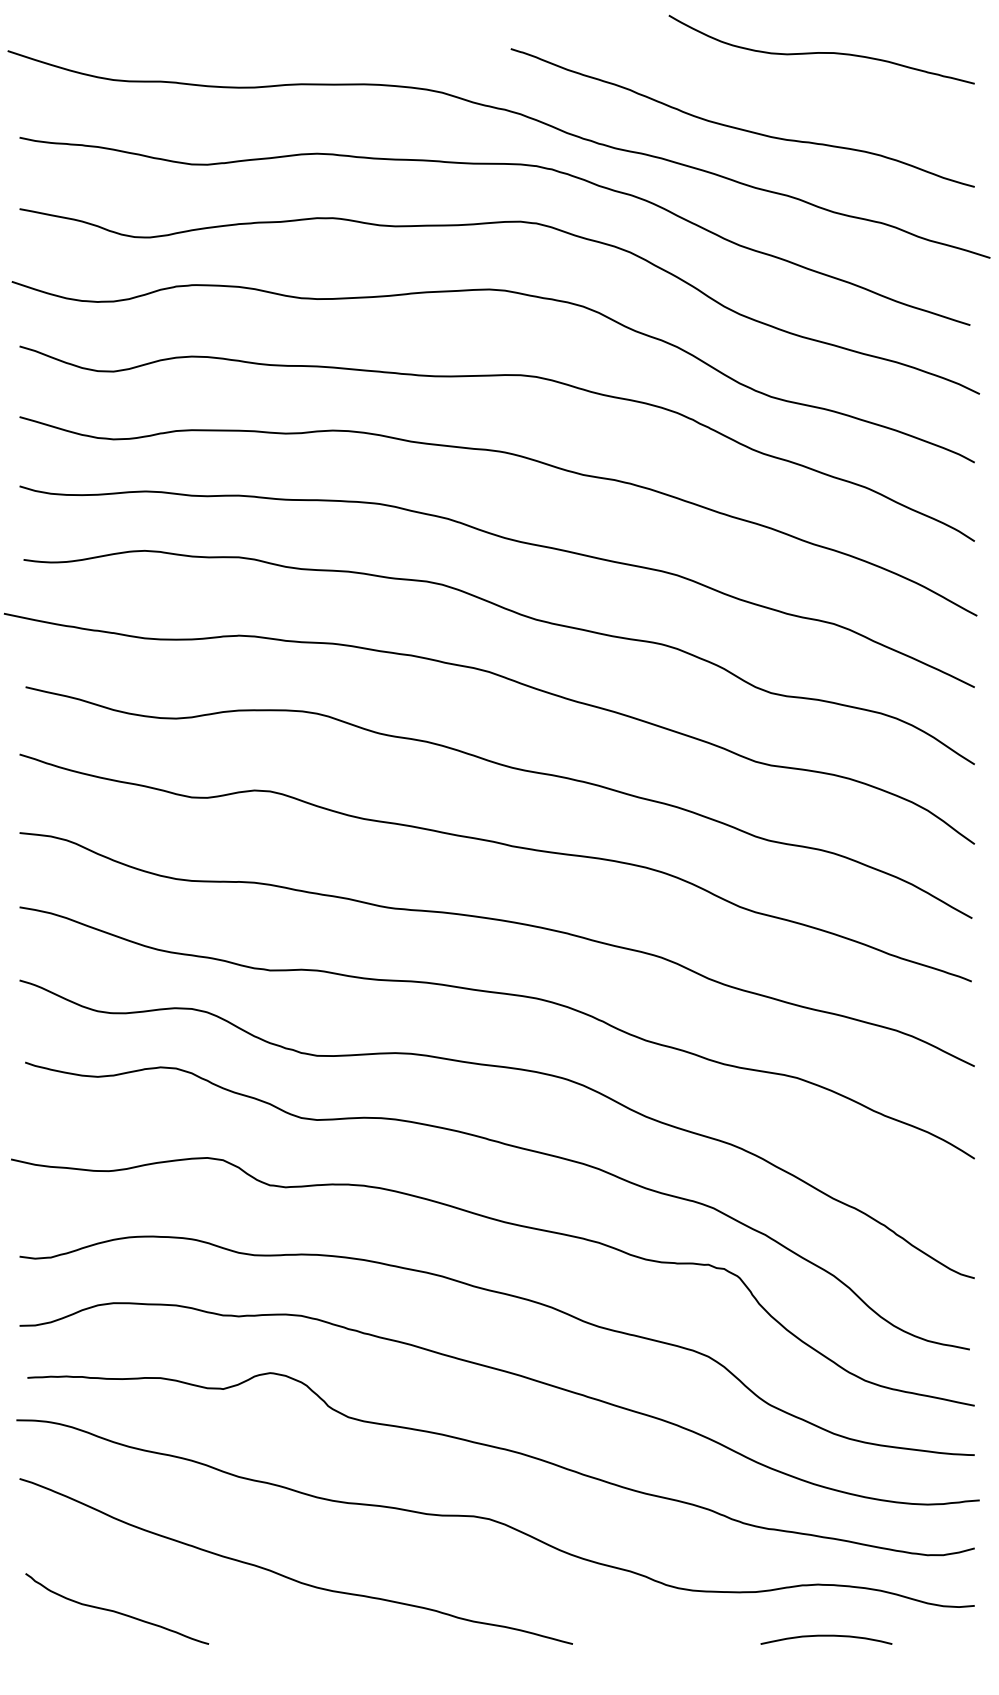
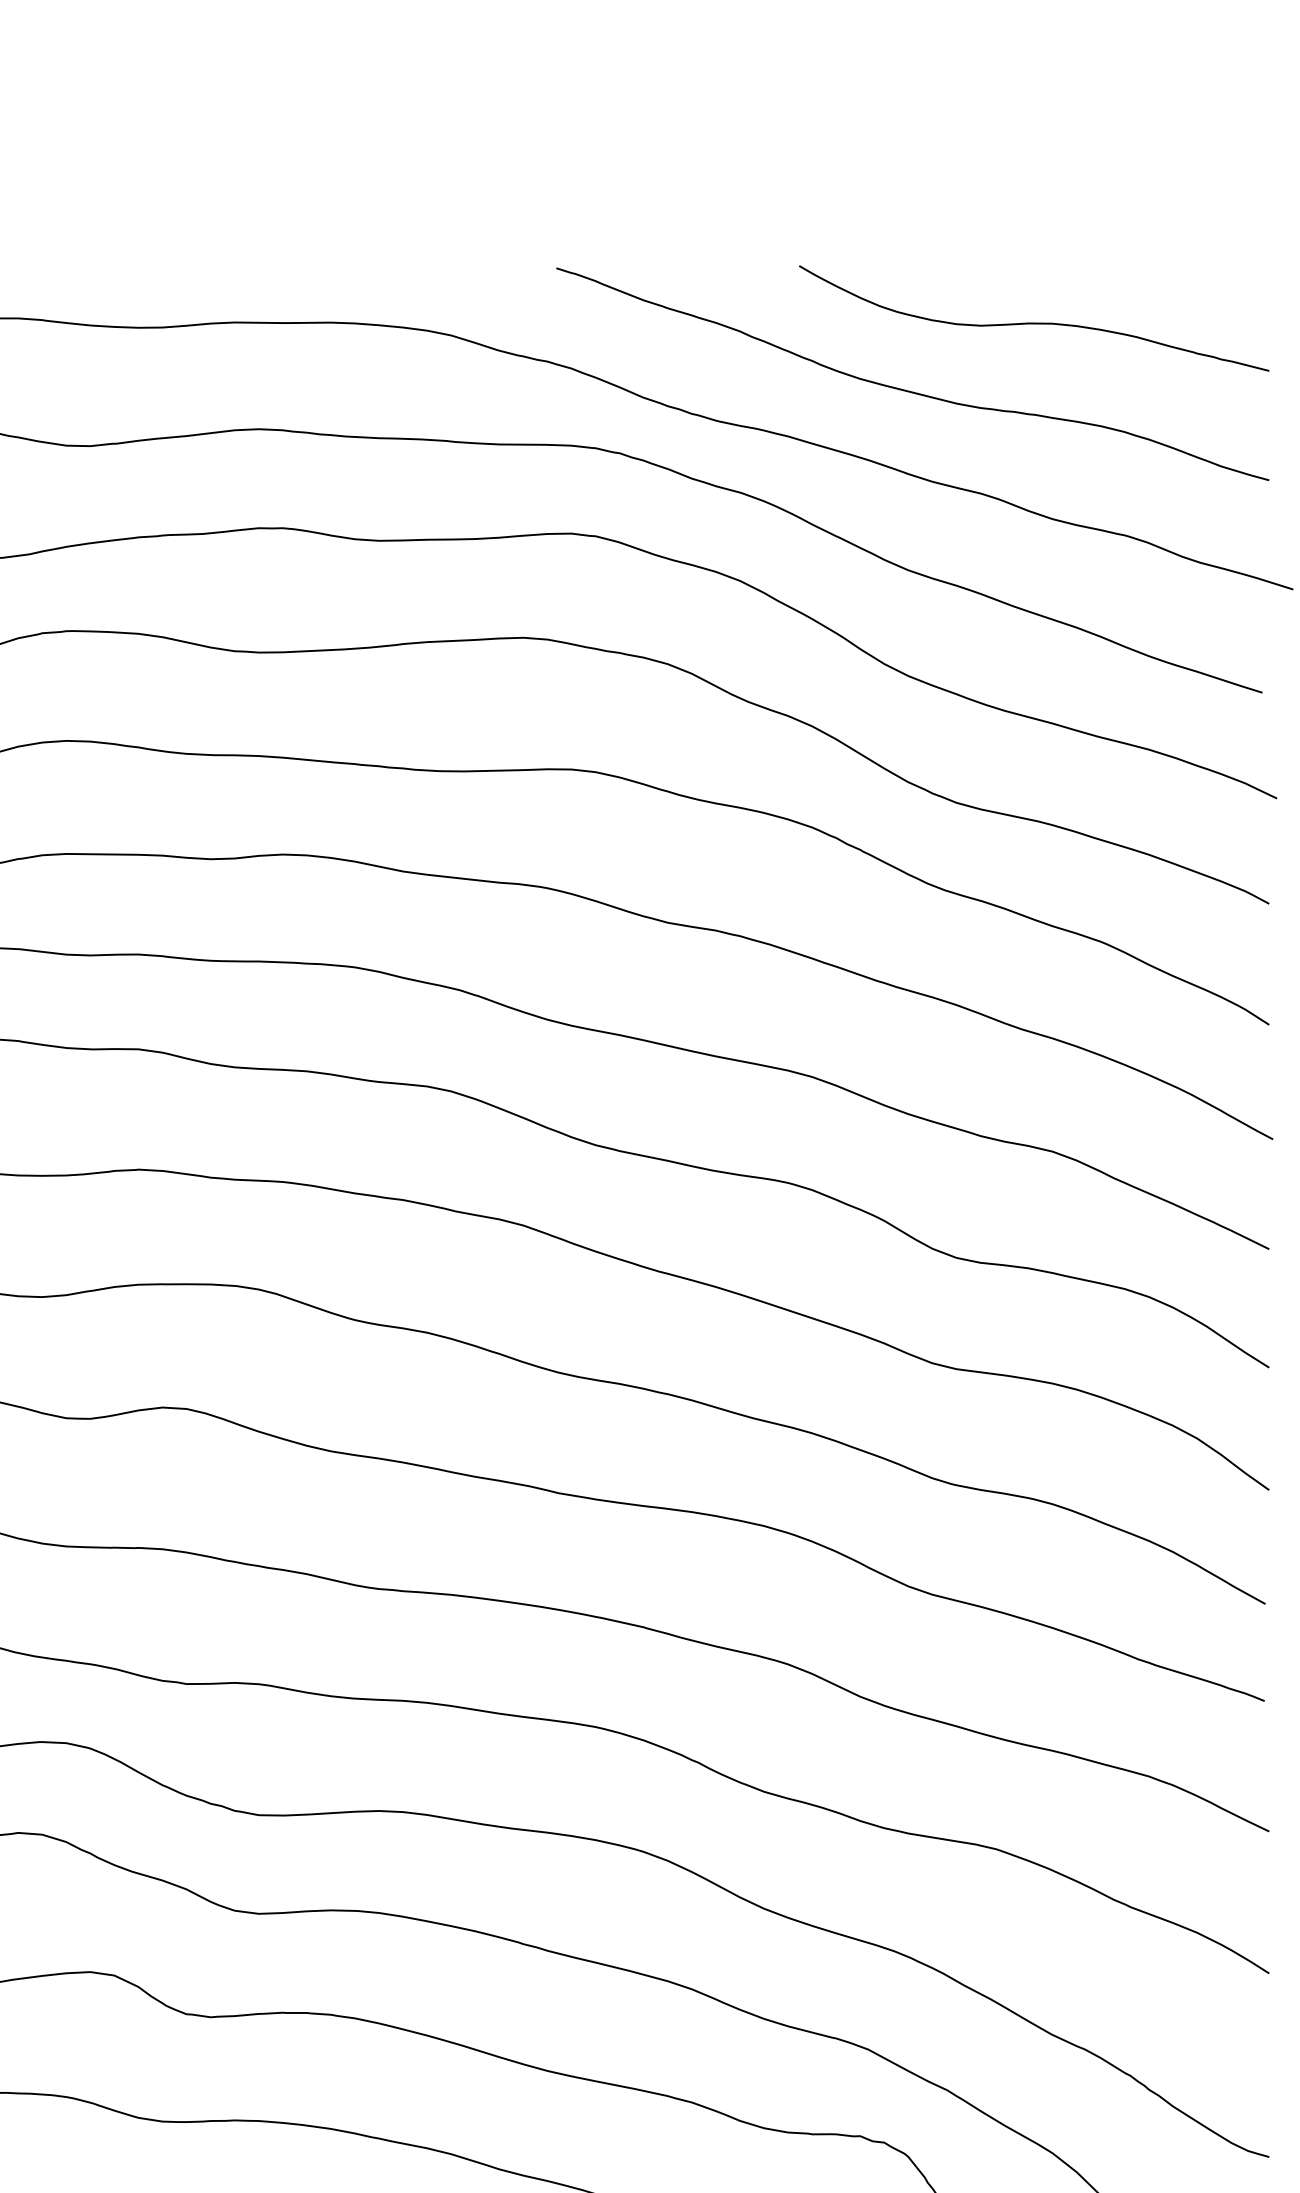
curve: (821, 52) -> (1033, 322), moved

